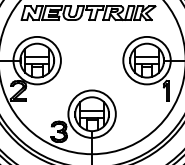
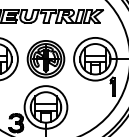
part: (91, 60) -> (45, 59), added

